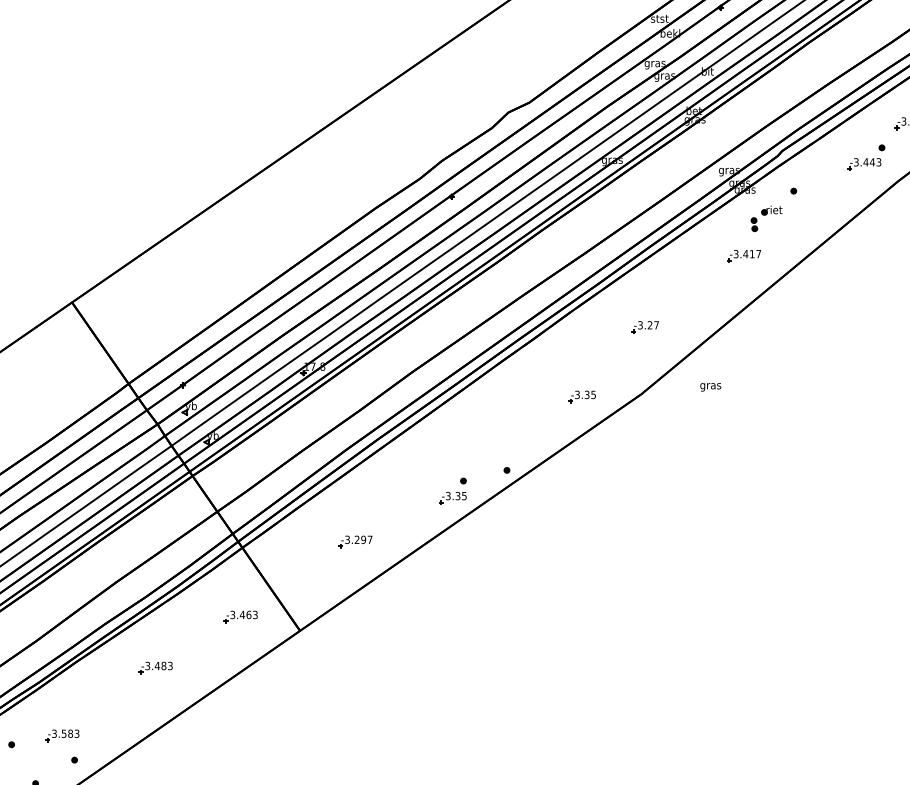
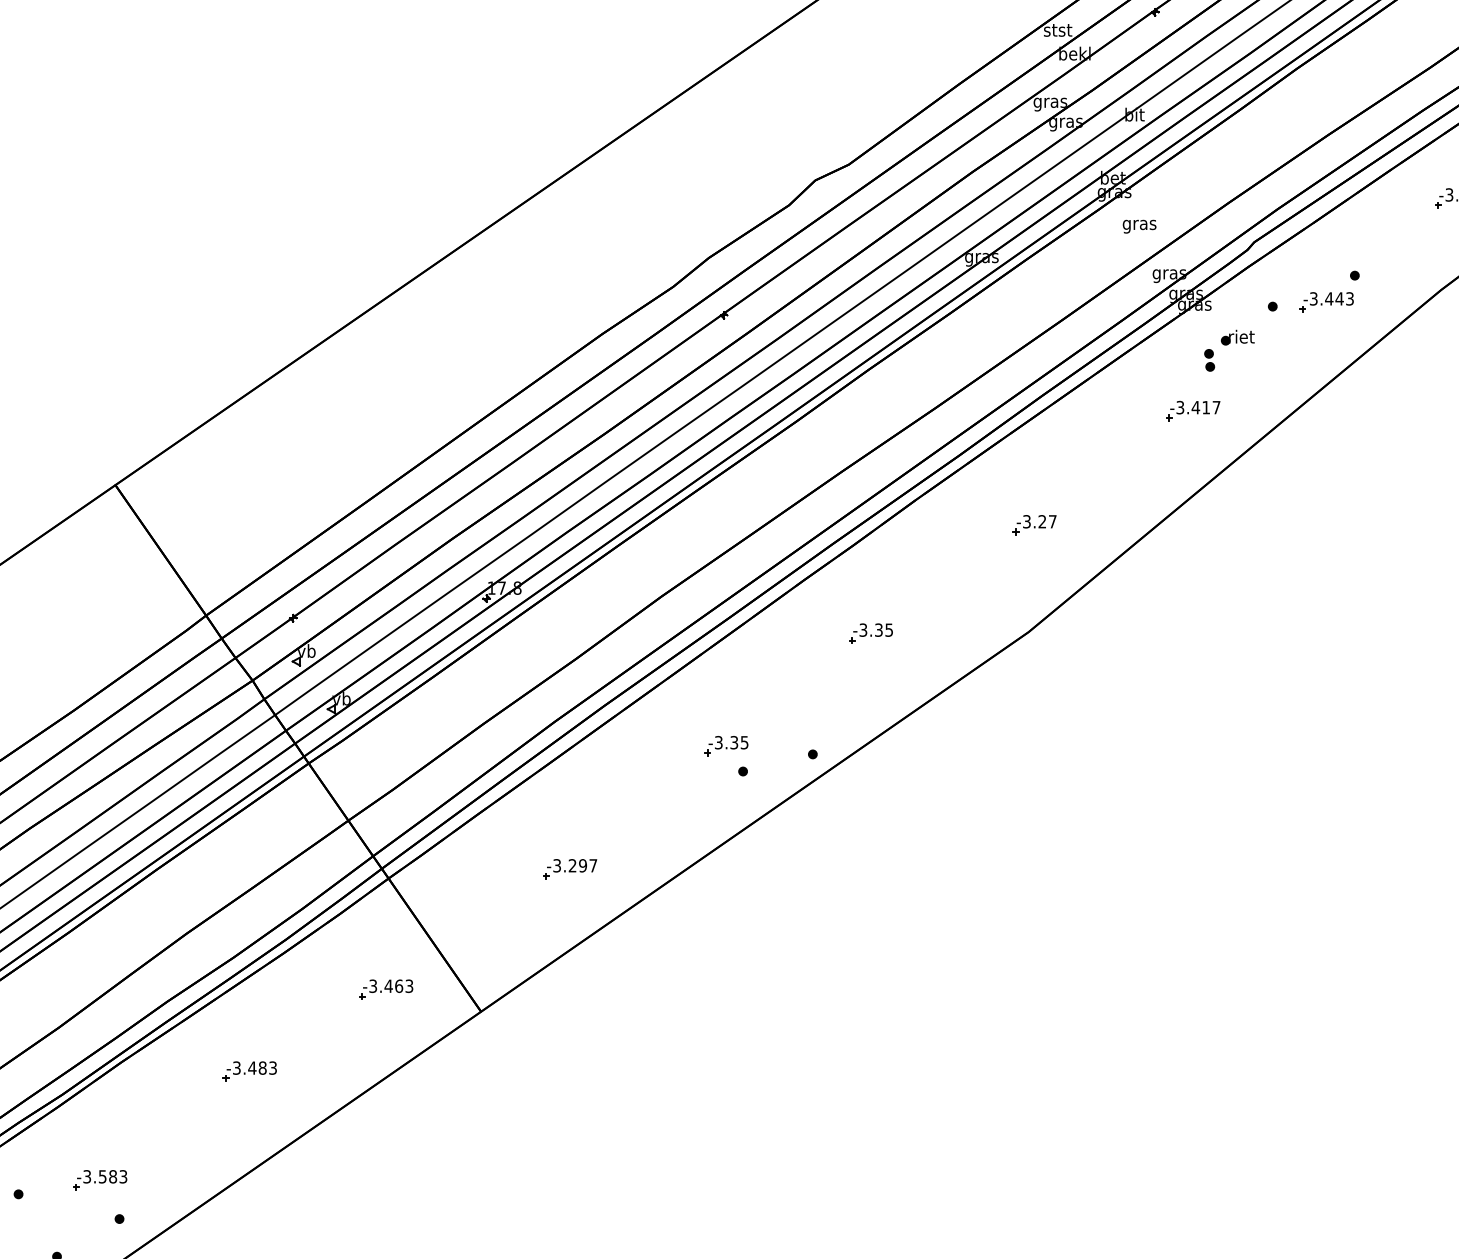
part: (866, 157) -> (1330, 291), moved
text: (710, 387) -> (1139, 226), moved
part: (581, 396) -> (869, 632), moved
part: (452, 497) -> (725, 744), moved

